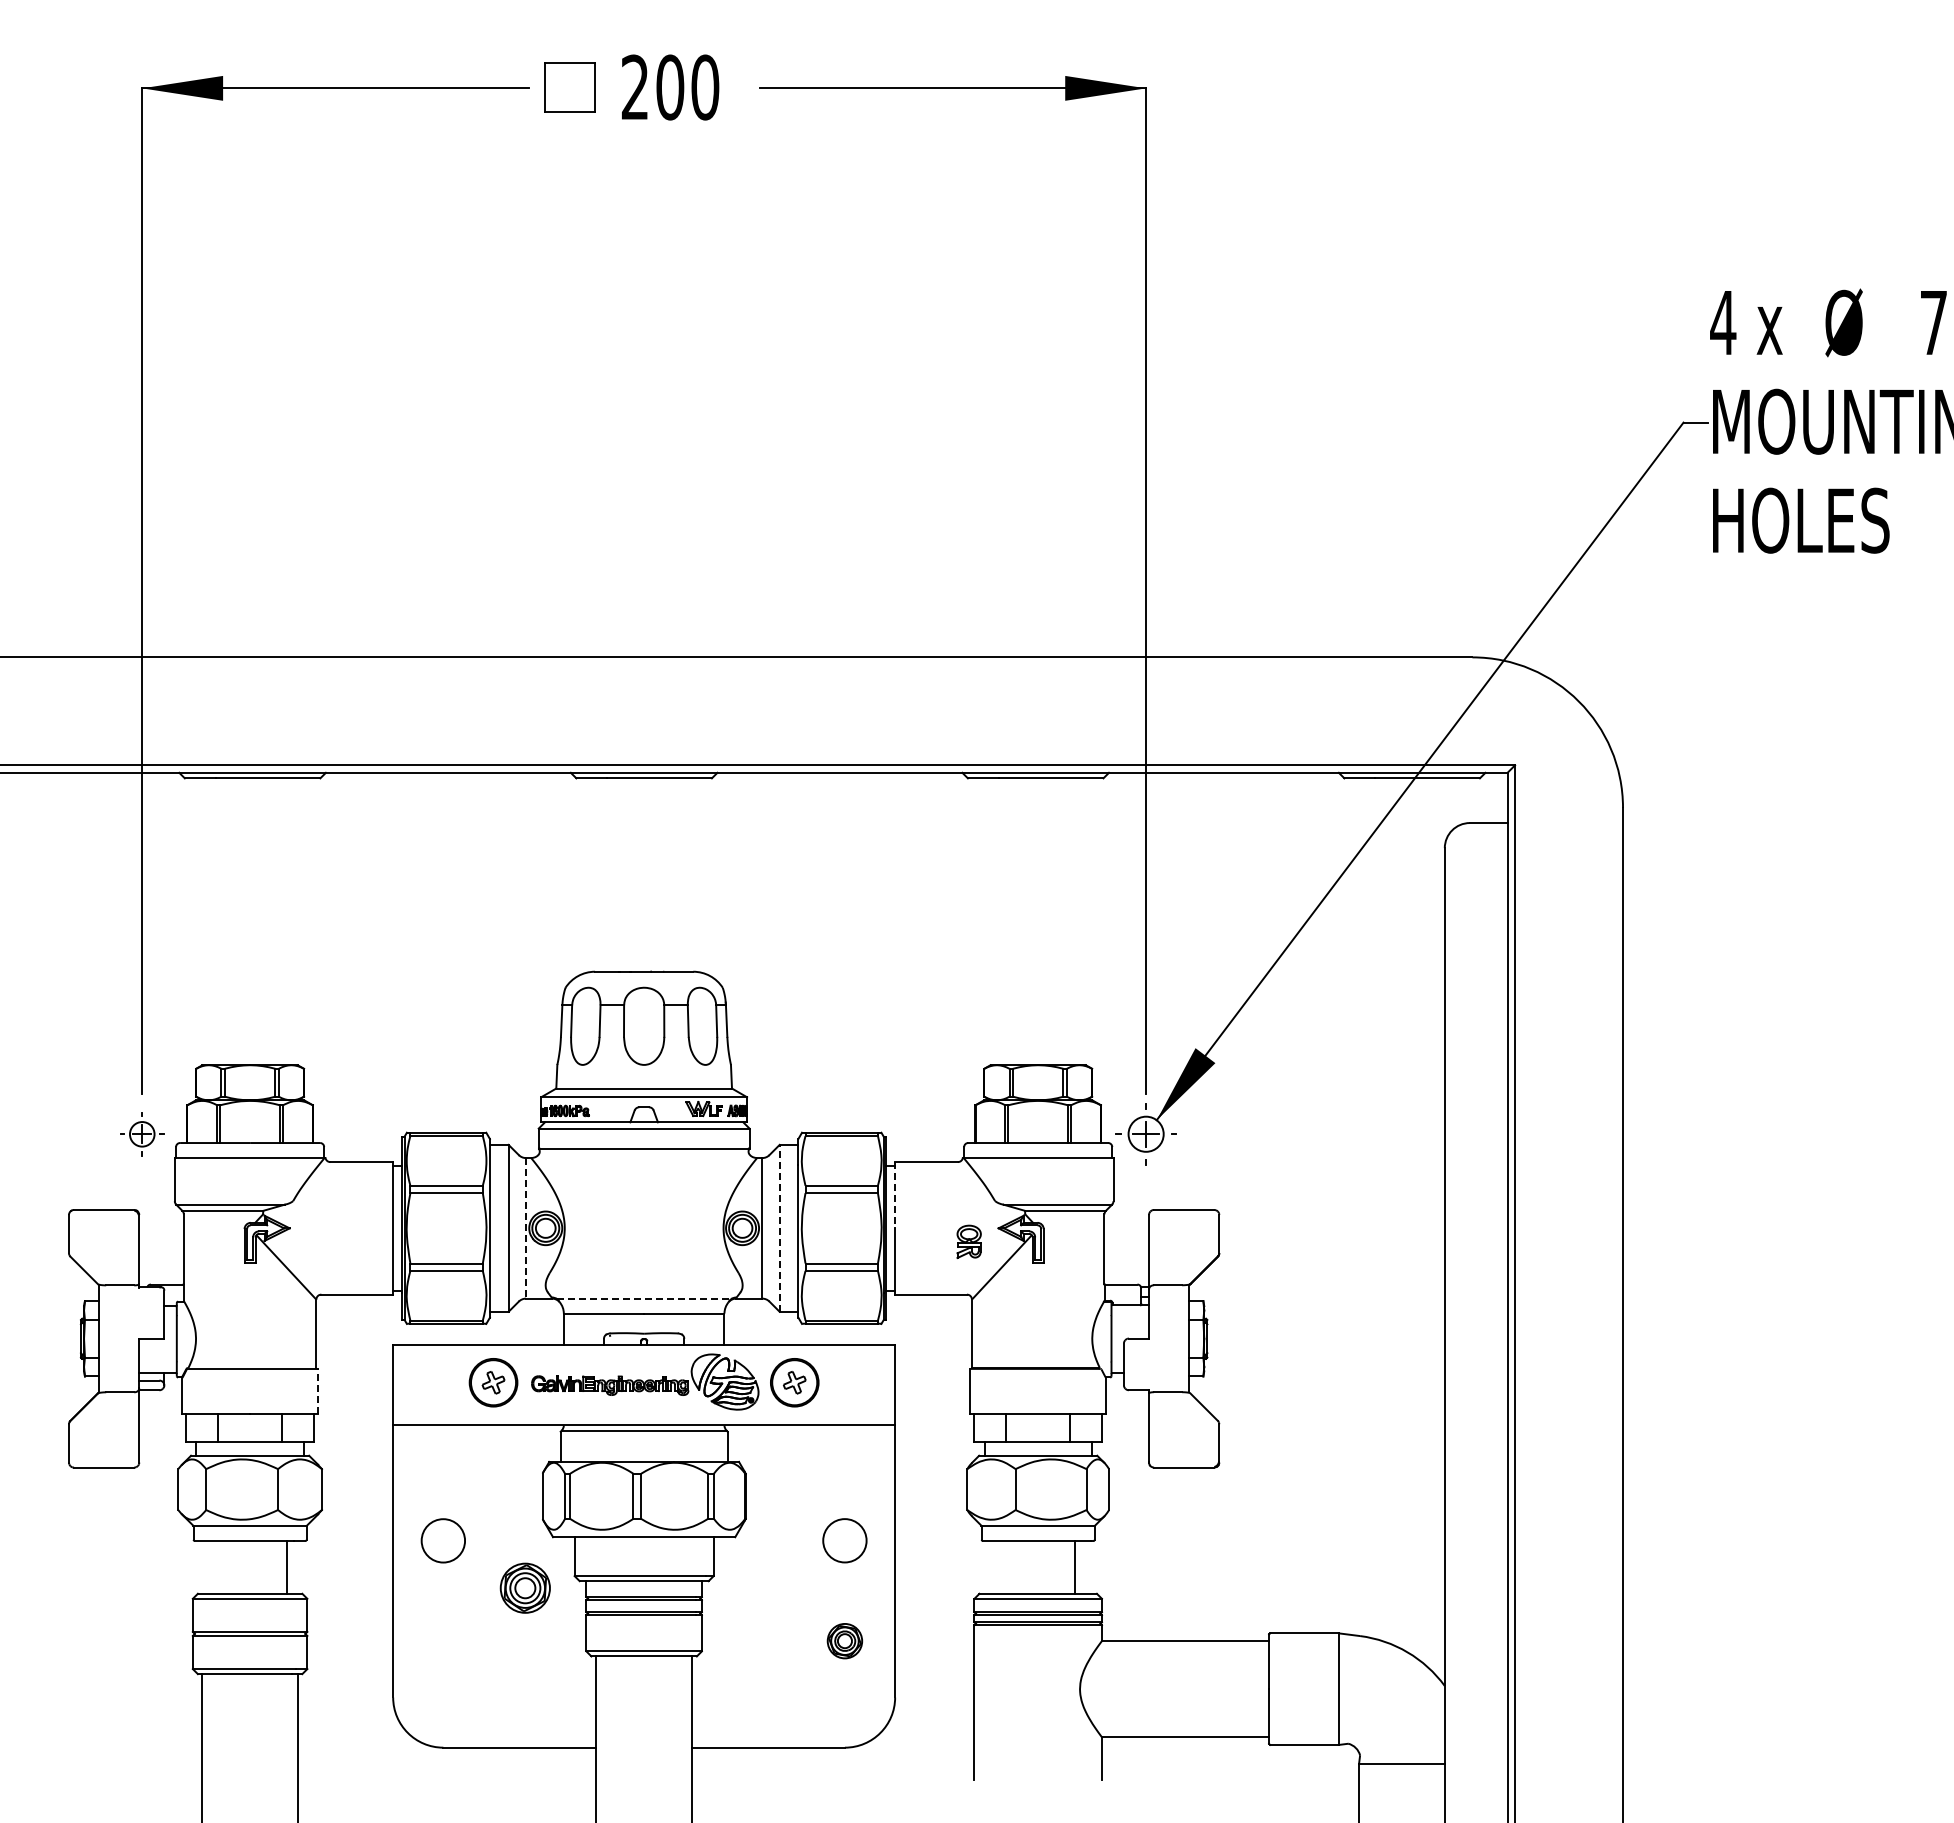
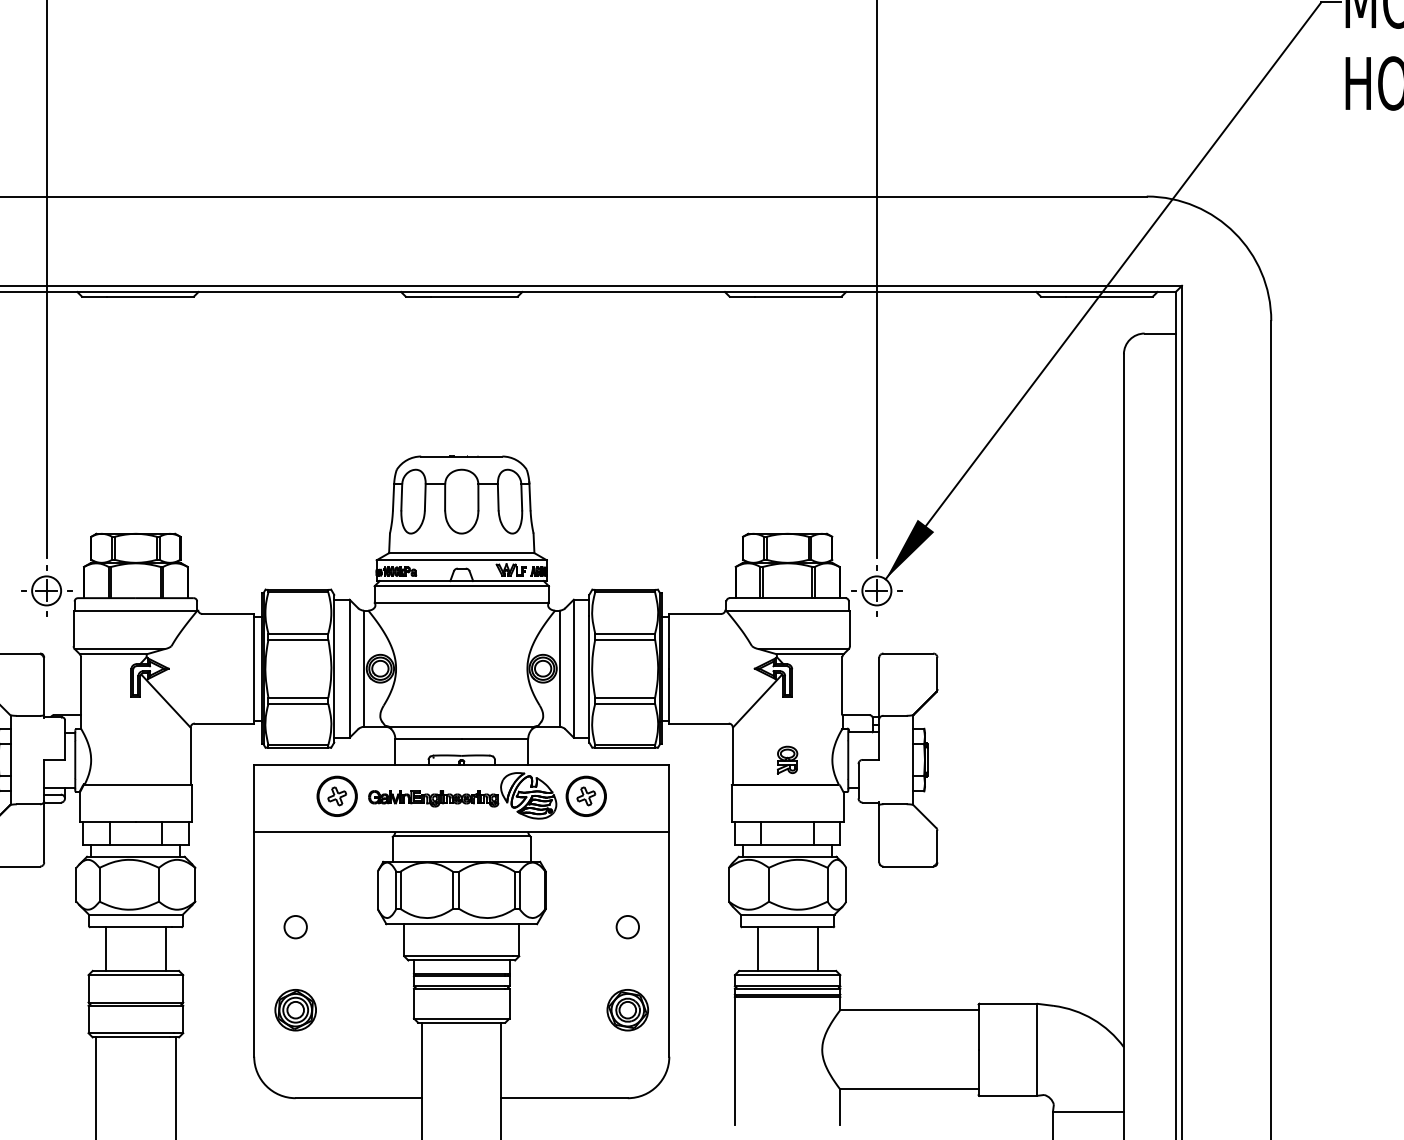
part: (142, 1134) -> (46, 591), size x1.43
line: (895, 1195) -> (669, 641), dashed -> solid
line: (779, 1227) -> (573, 668), dashed -> solid
line: (525, 1228) -> (363, 668), dashed -> solid
part: (968, 1241) -> (787, 759), moved
line: (644, 1299) -> (462, 727), dashed -> solid
line: (317, 1391) -> (191, 803), dashed -> solid
circle: (442, 1540) -> (295, 926), size x0.62
circle: (844, 1540) -> (627, 926), size x0.62
line: (213, 1567) -> (105, 949), added
line: (1001, 1567) -> (757, 949), added
part: (524, 1587) -> (295, 1009), moved
part: (844, 1640) -> (627, 1009), size x1.43

